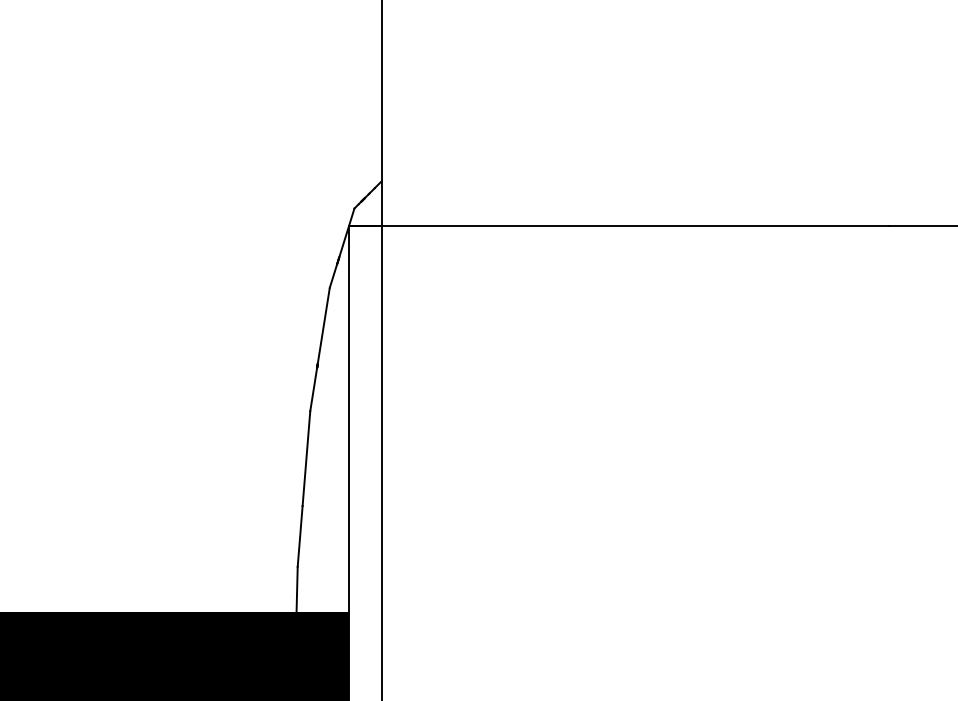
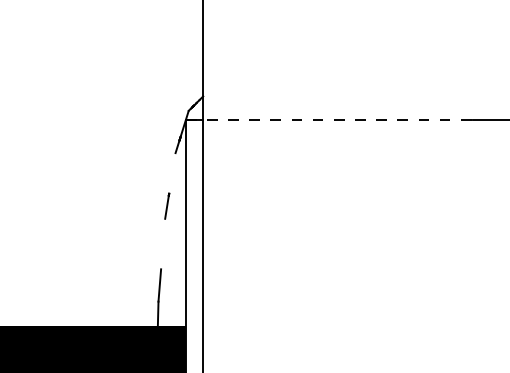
line: (618, 226) -> (329, 120), solid -> dashed
line: (324, 326) -> (172, 173), removed
line: (307, 457) -> (163, 243), removed

